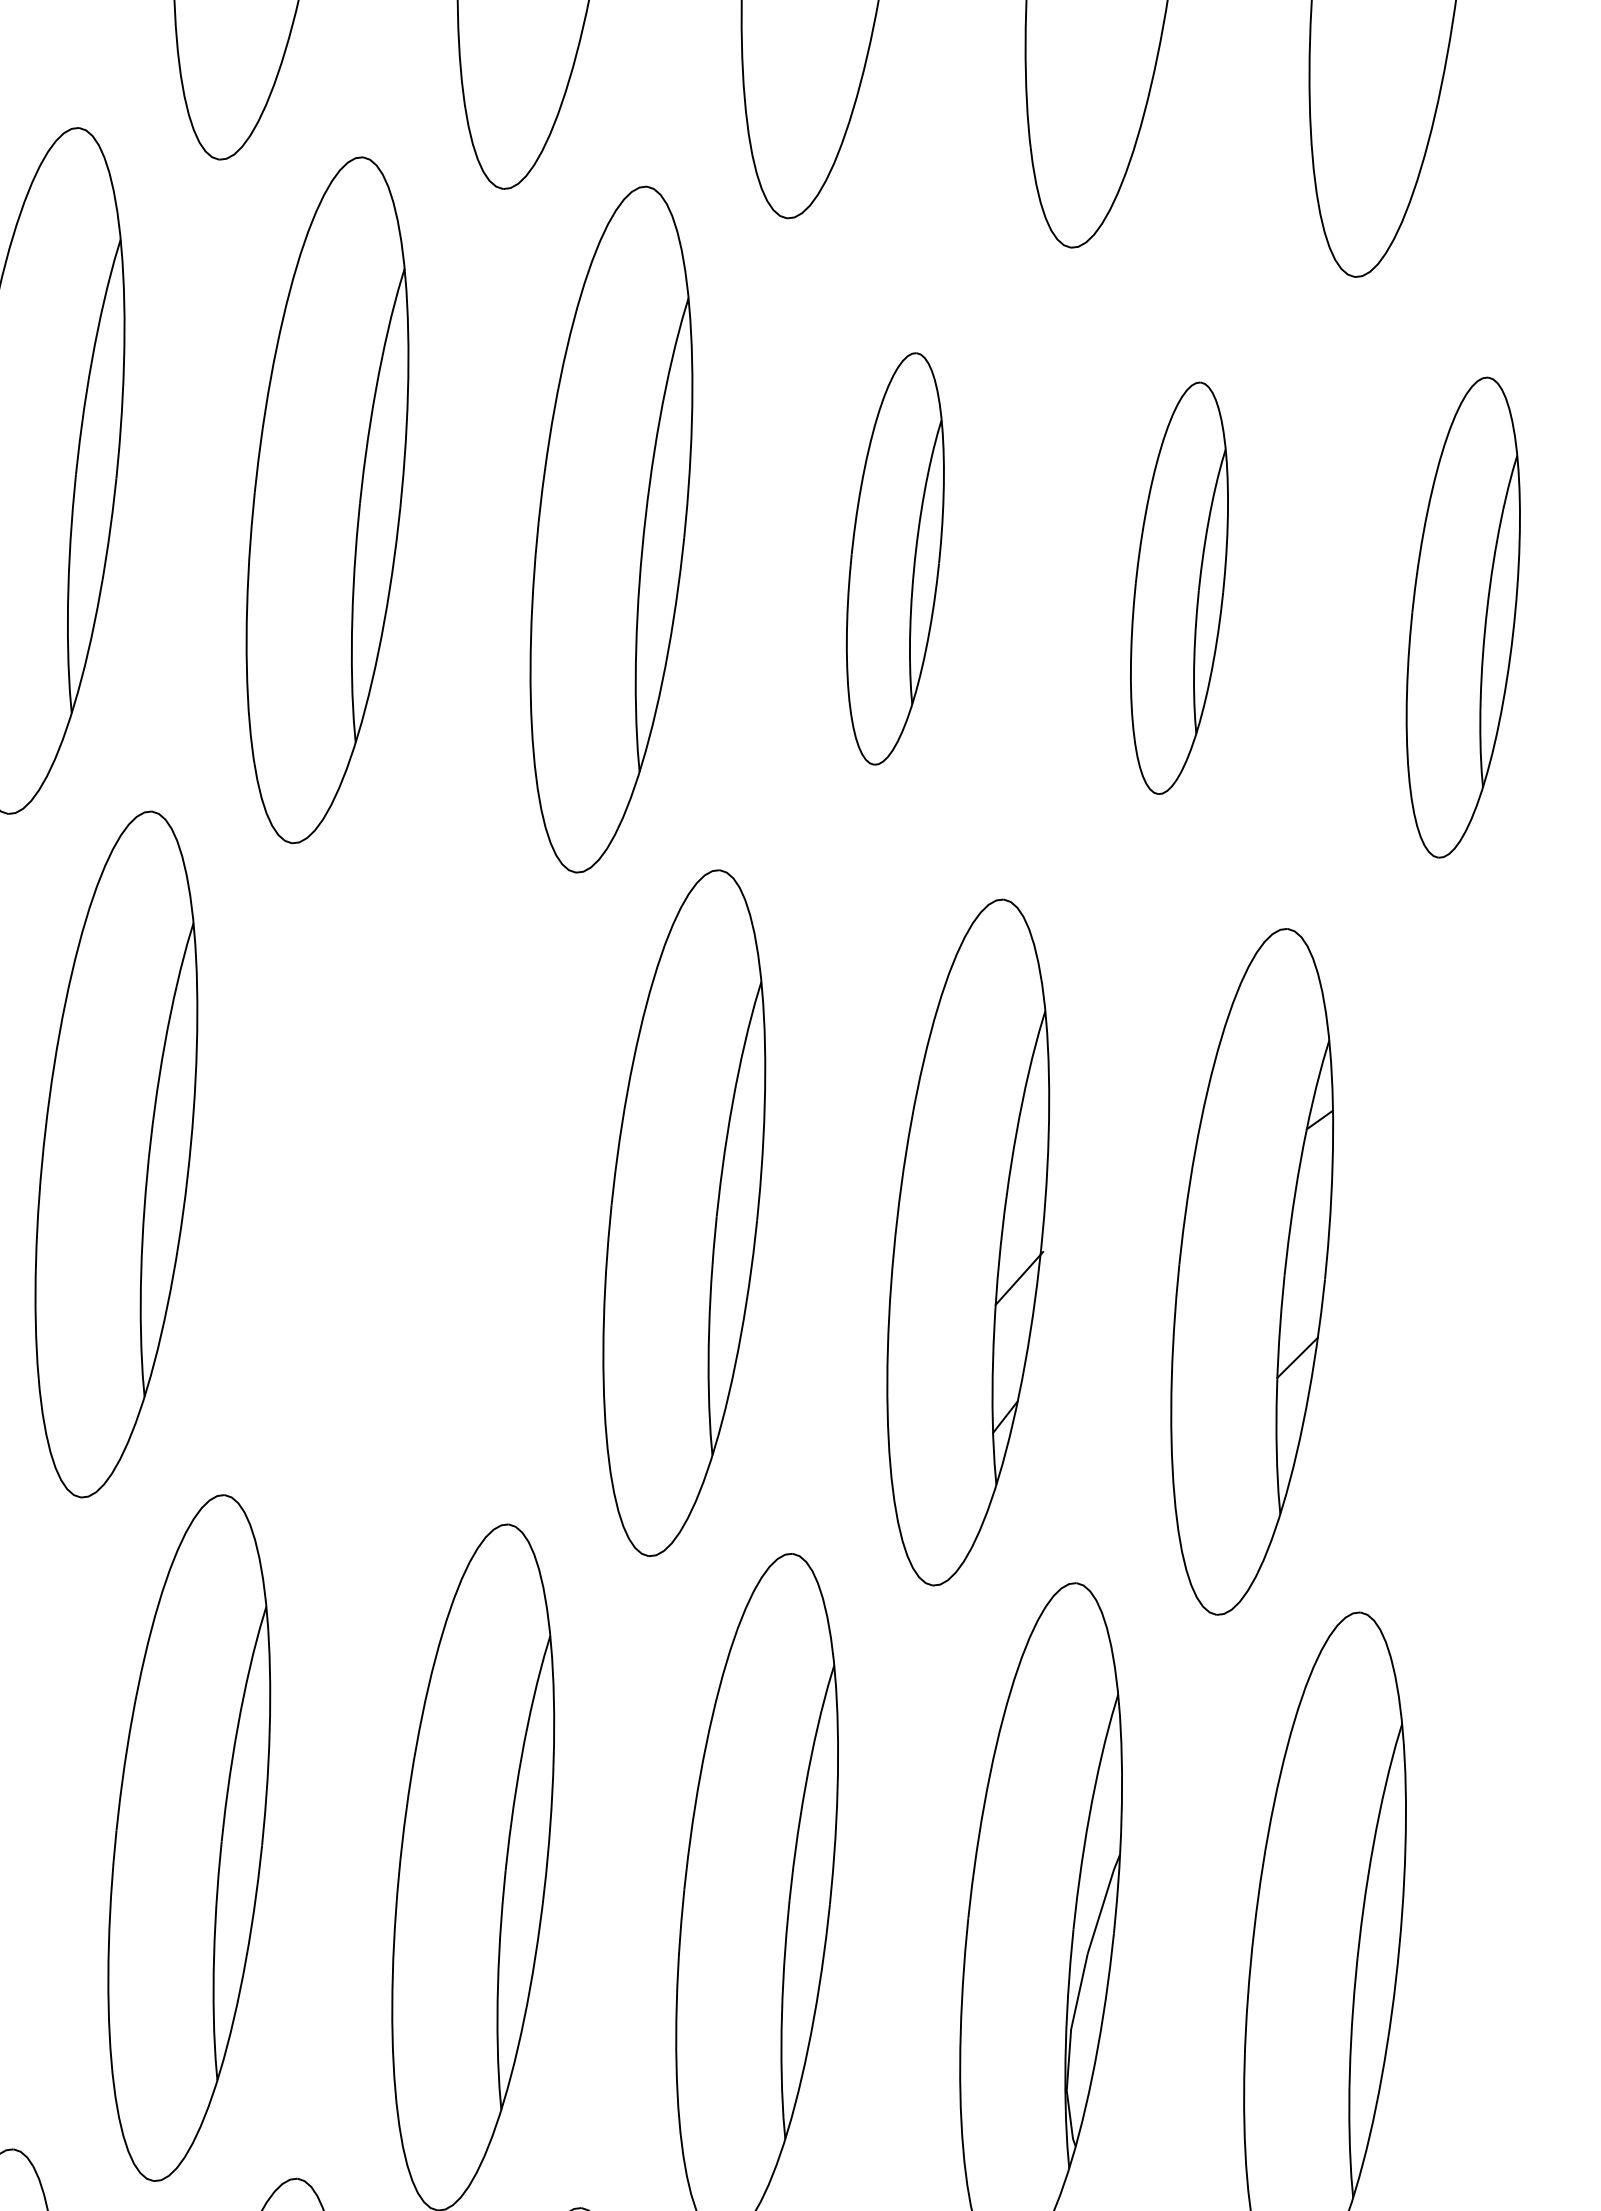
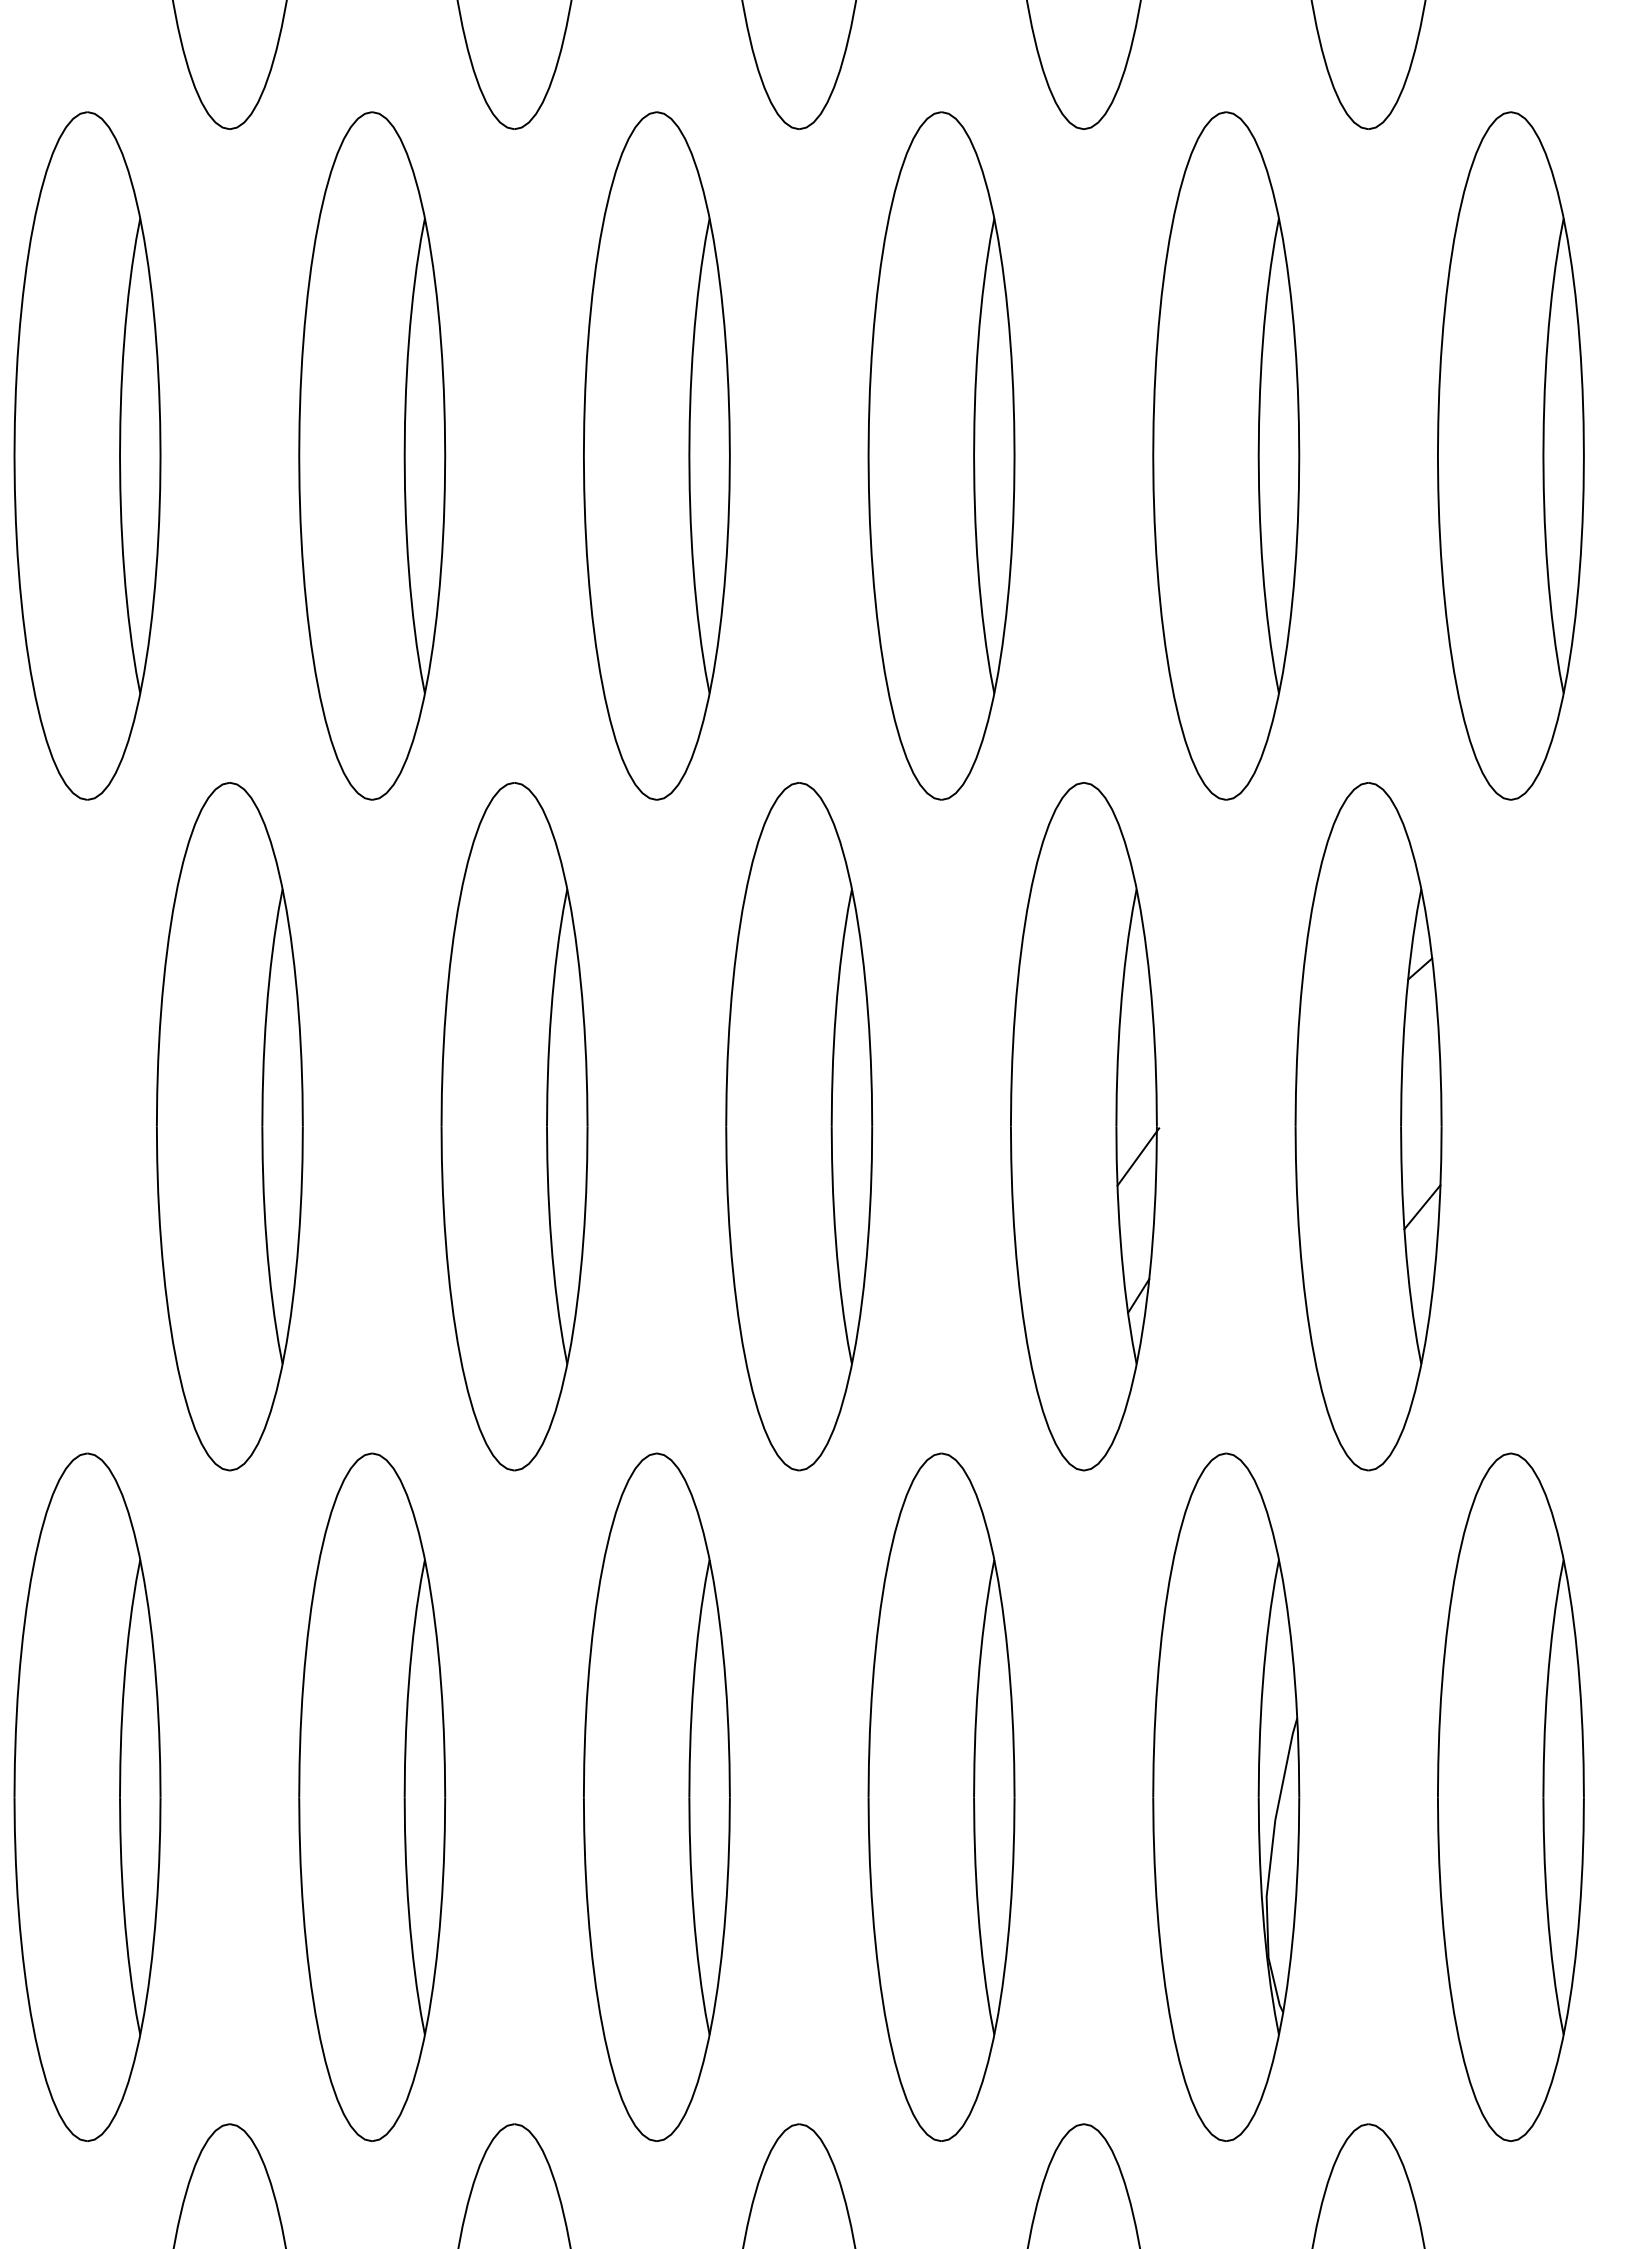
part: (895, 558) -> (941, 455), size x1.67
part: (1179, 587) -> (1226, 455), size x1.67
part: (1462, 617) -> (1510, 455), size x1.43
part: (400, 1183) -> (514, 1126), added

